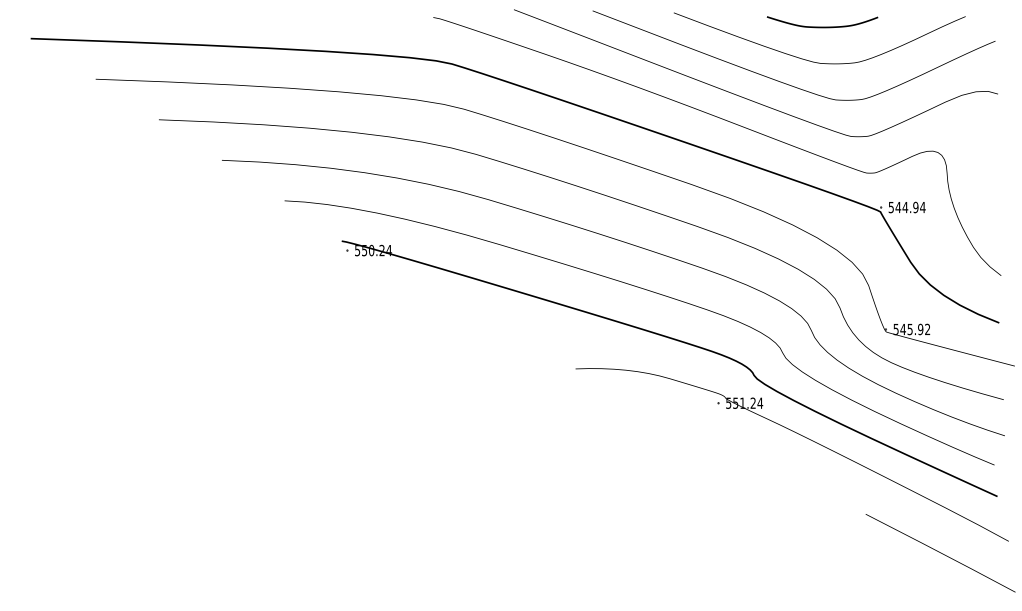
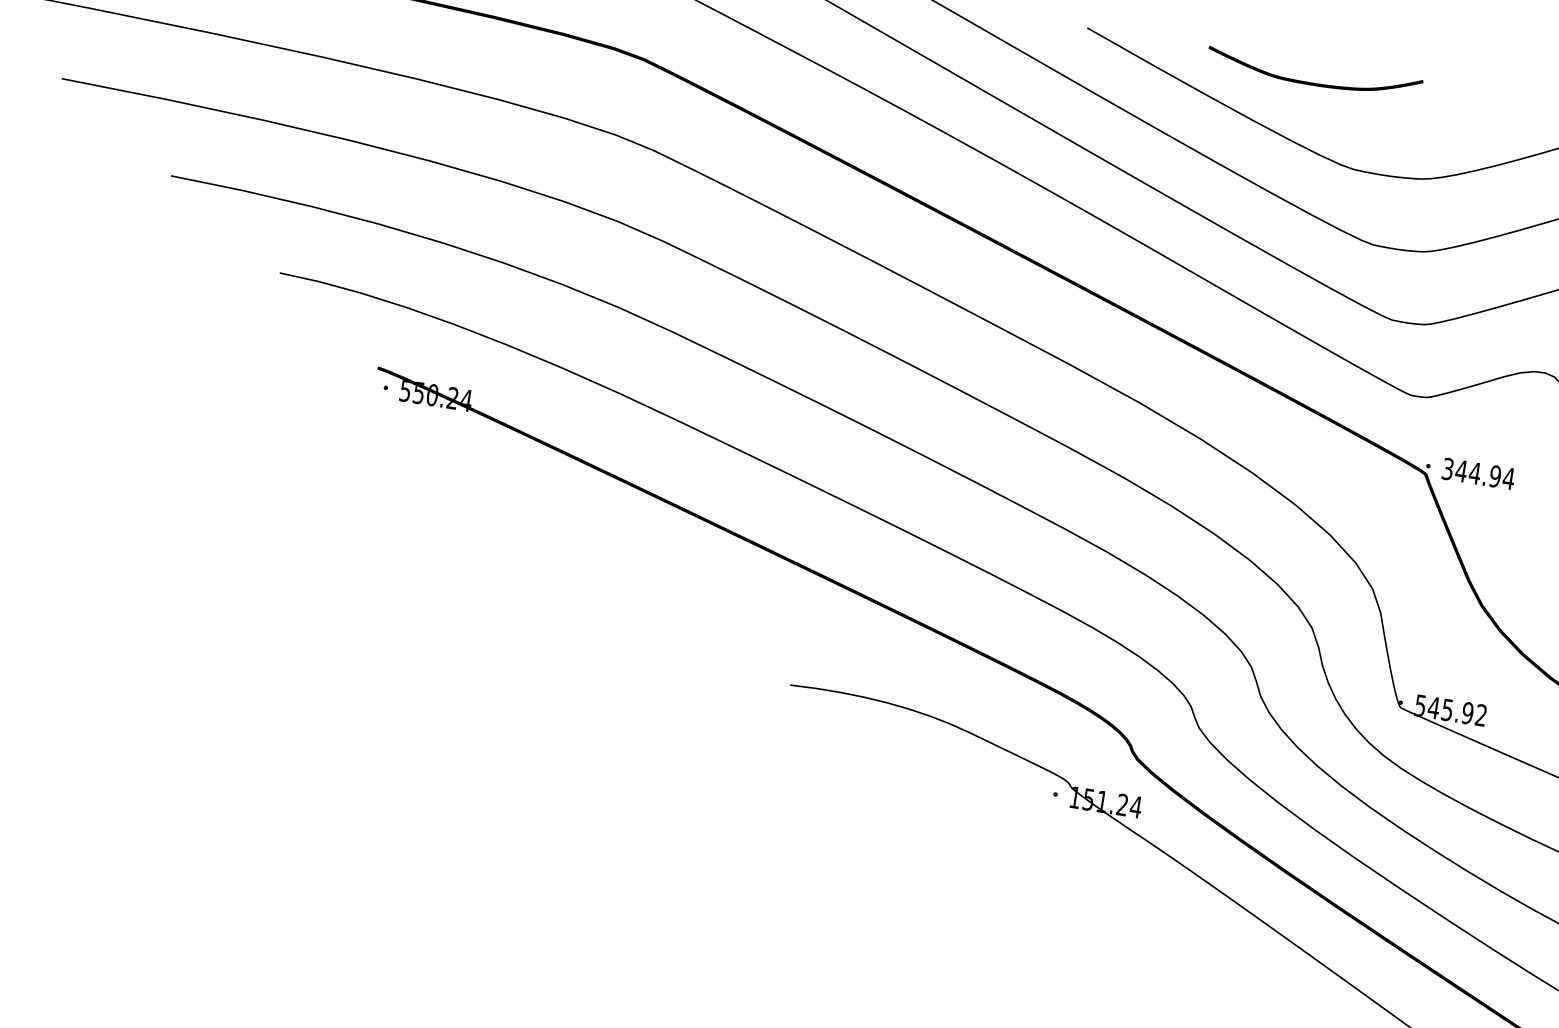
curve: (822, 26) -> (1313, 82), moved
text: (891, 206) -> (1448, 467), 544.94 -> 344.94
text: (728, 402) -> (1075, 796), 551.24 -> 151.24

